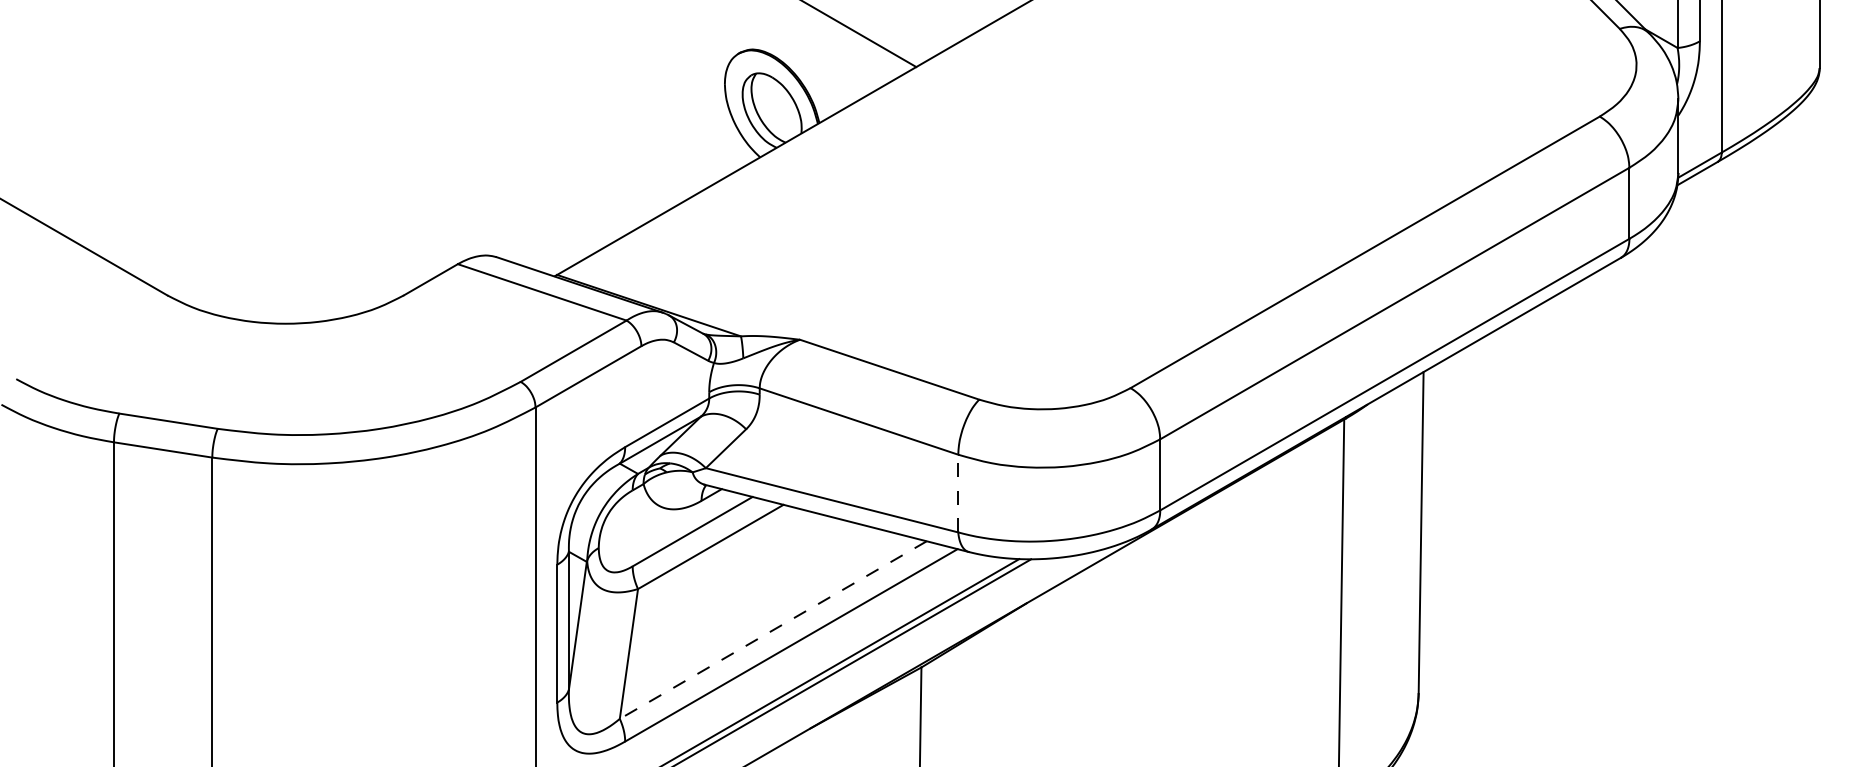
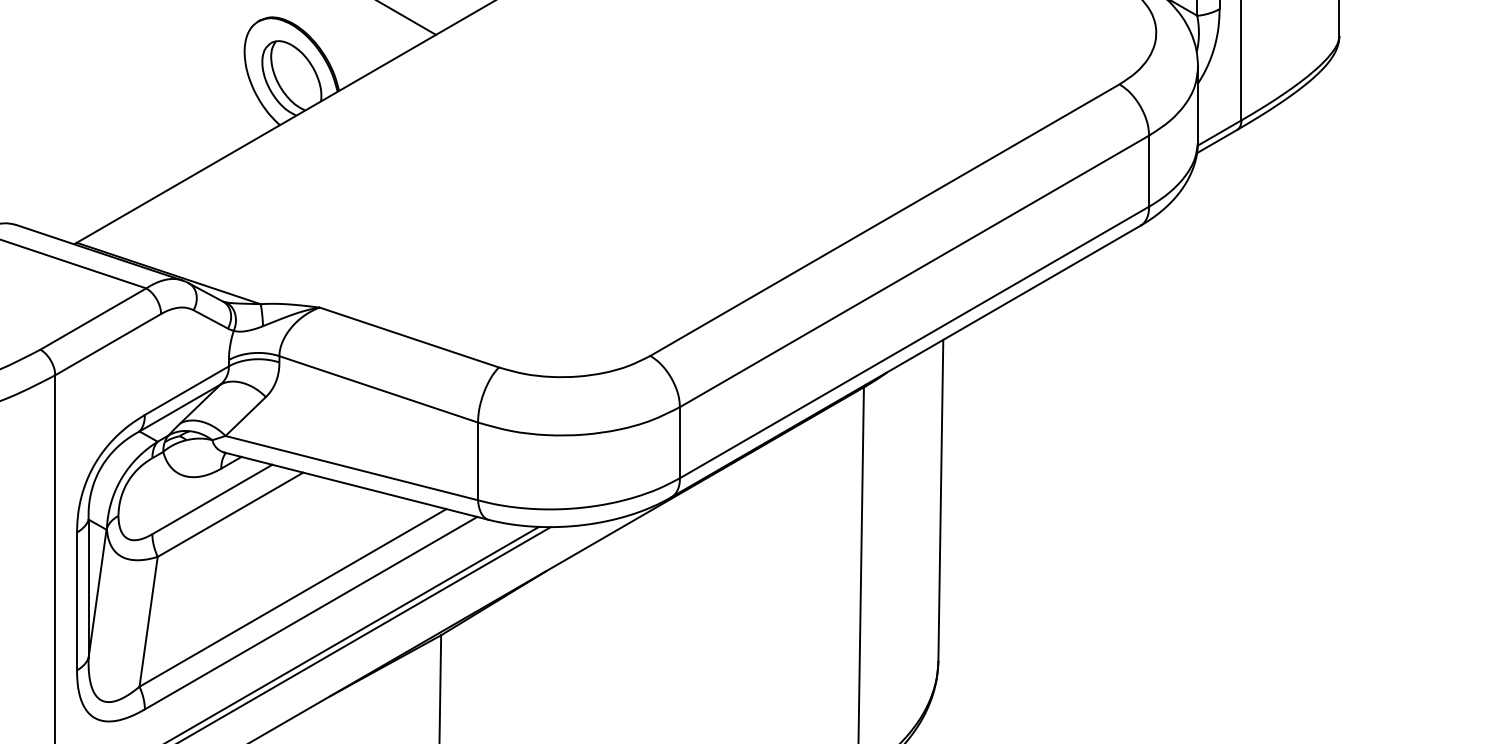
line: (958, 493) -> (478, 461), dashed -> solid
line: (772, 630) -> (292, 598), dashed -> solid

